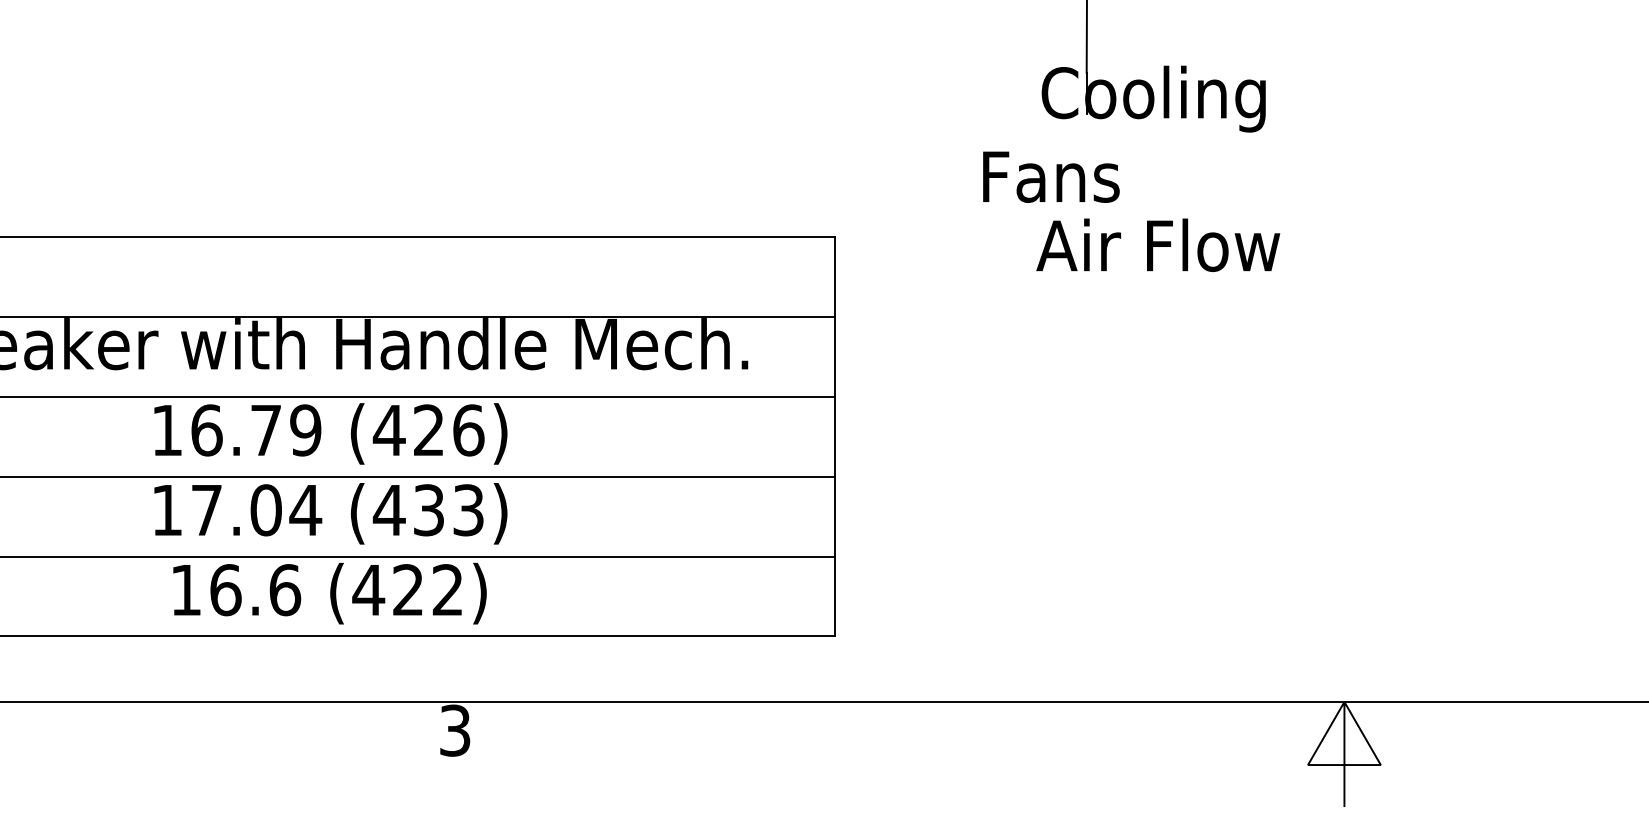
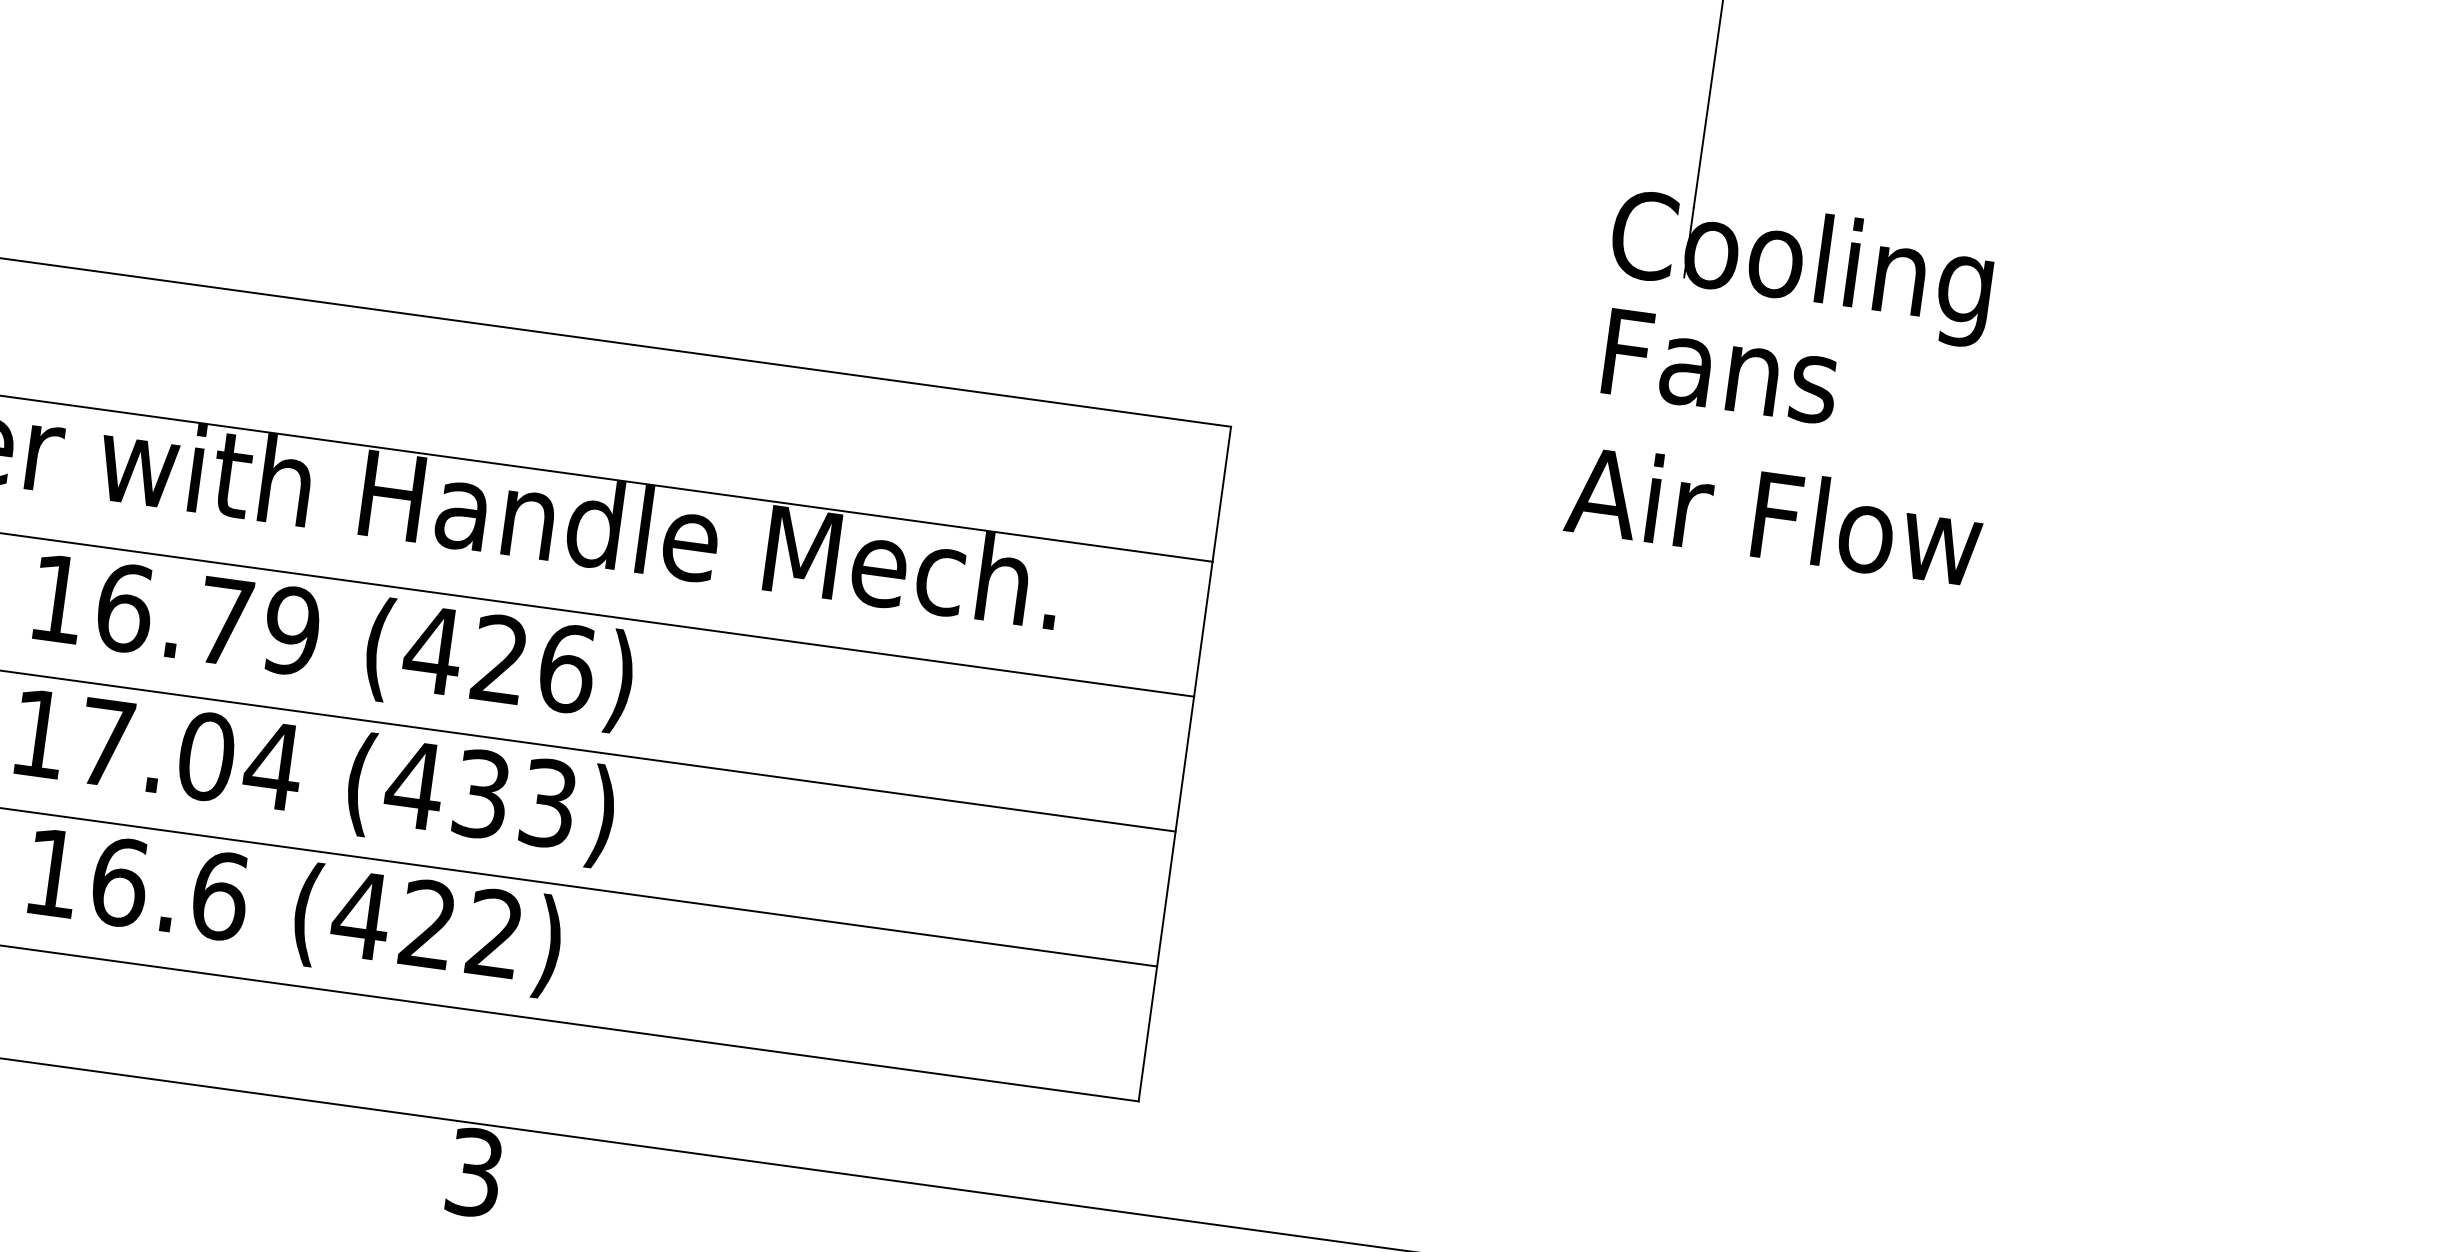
text: (1051, 176) -> (1721, 365), moved

